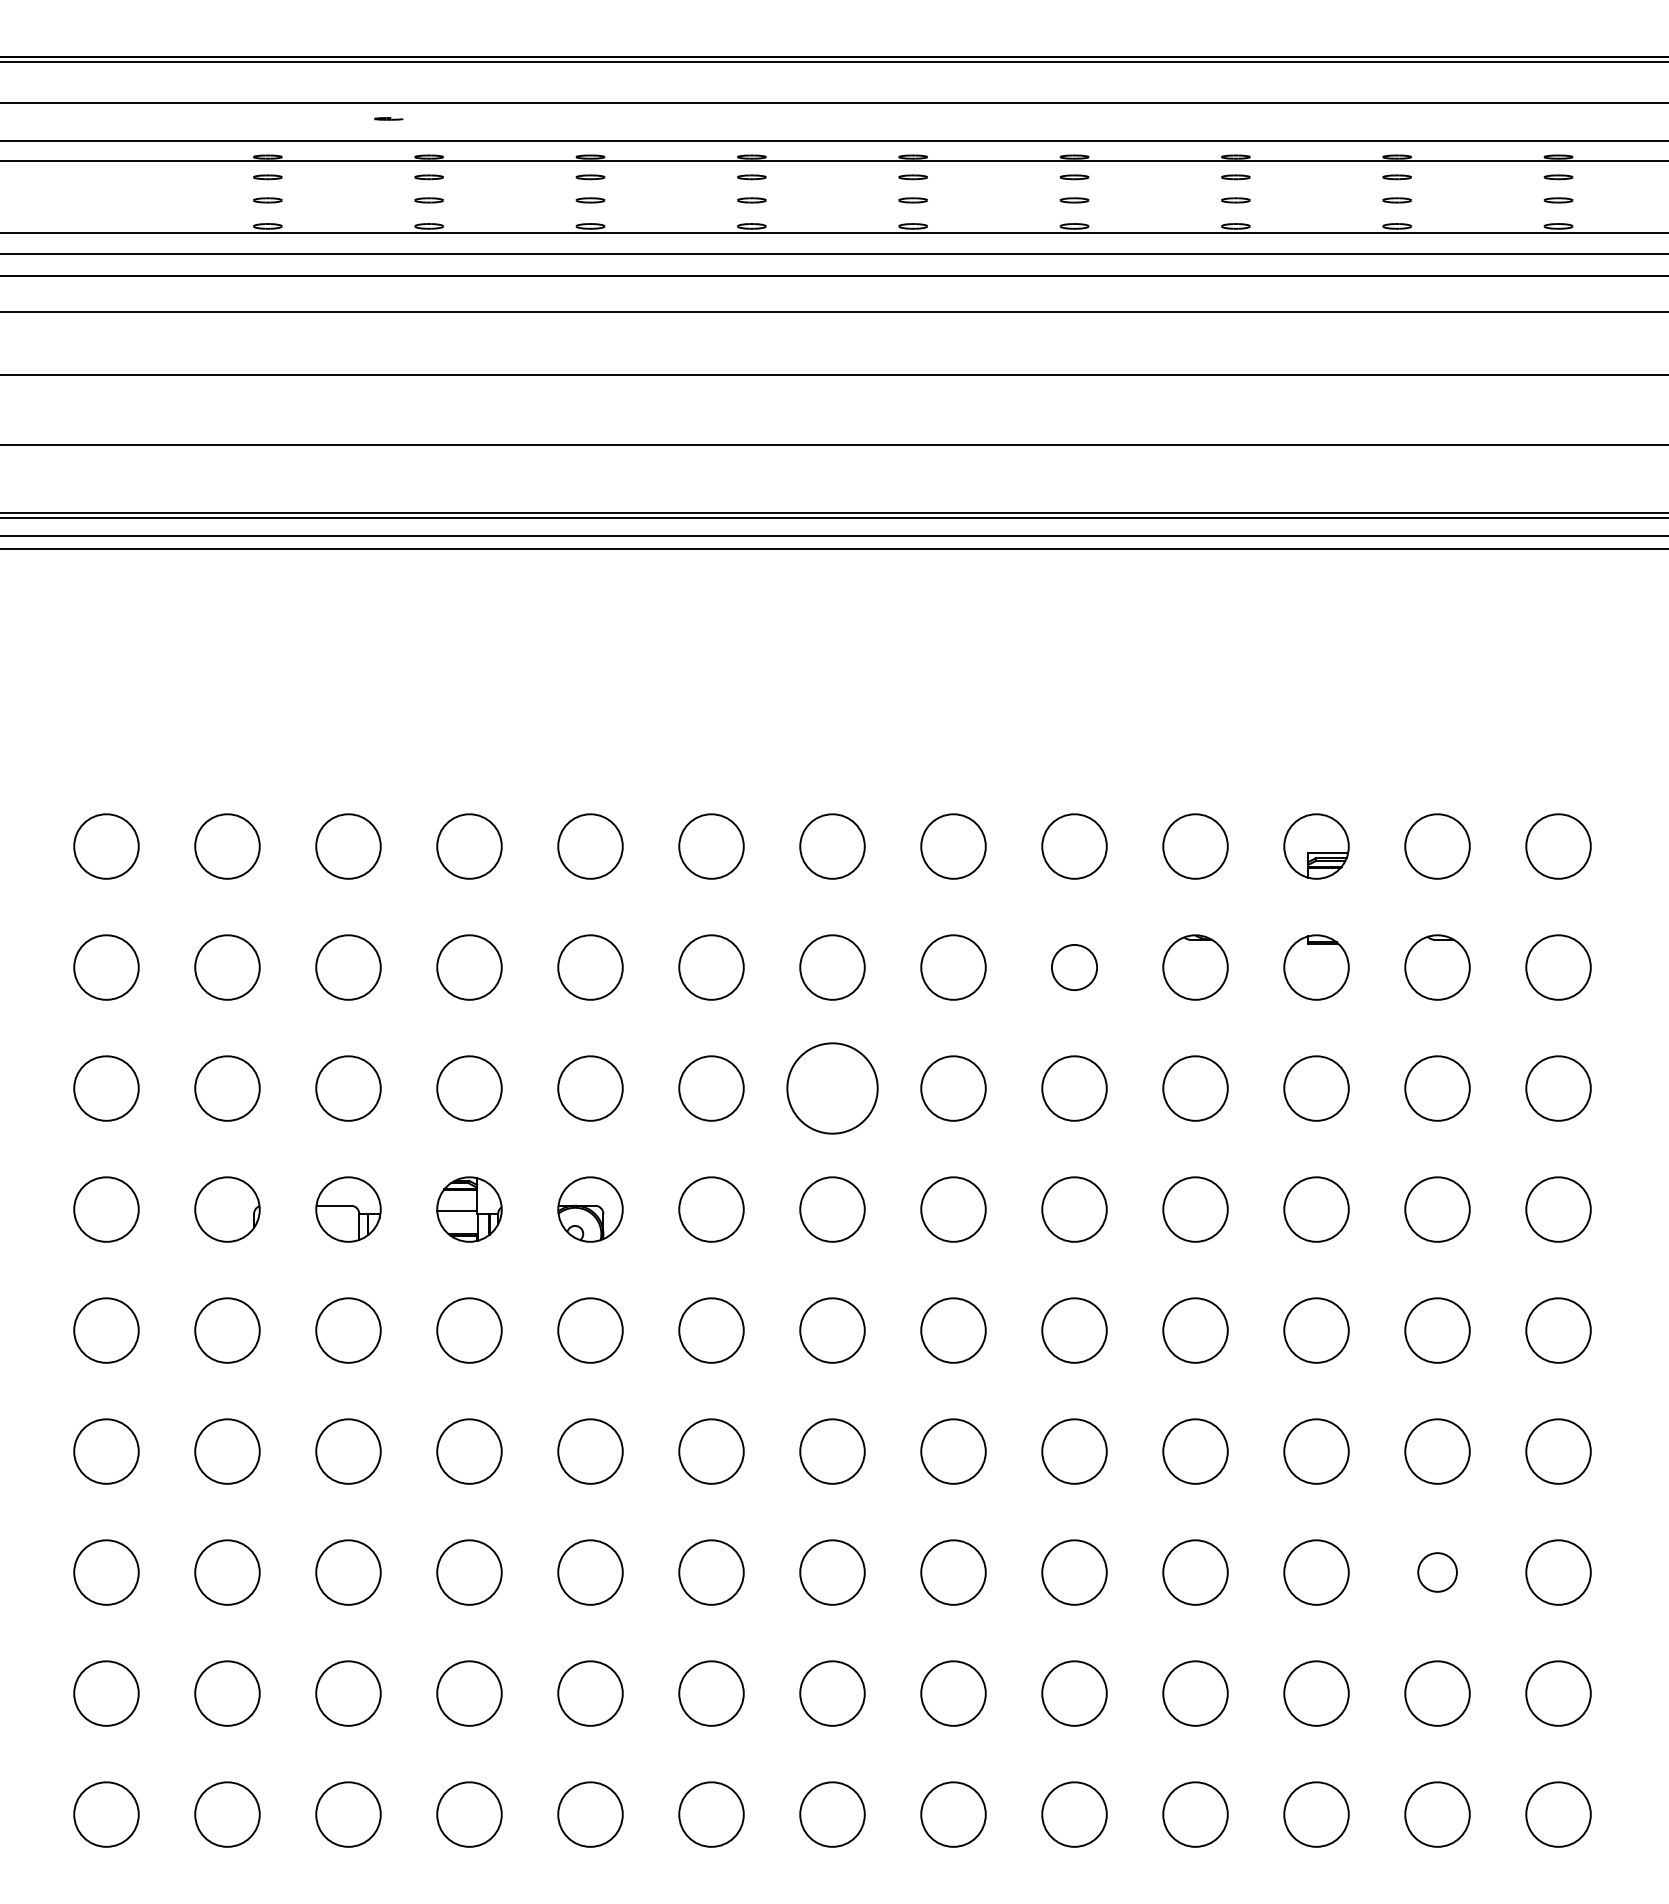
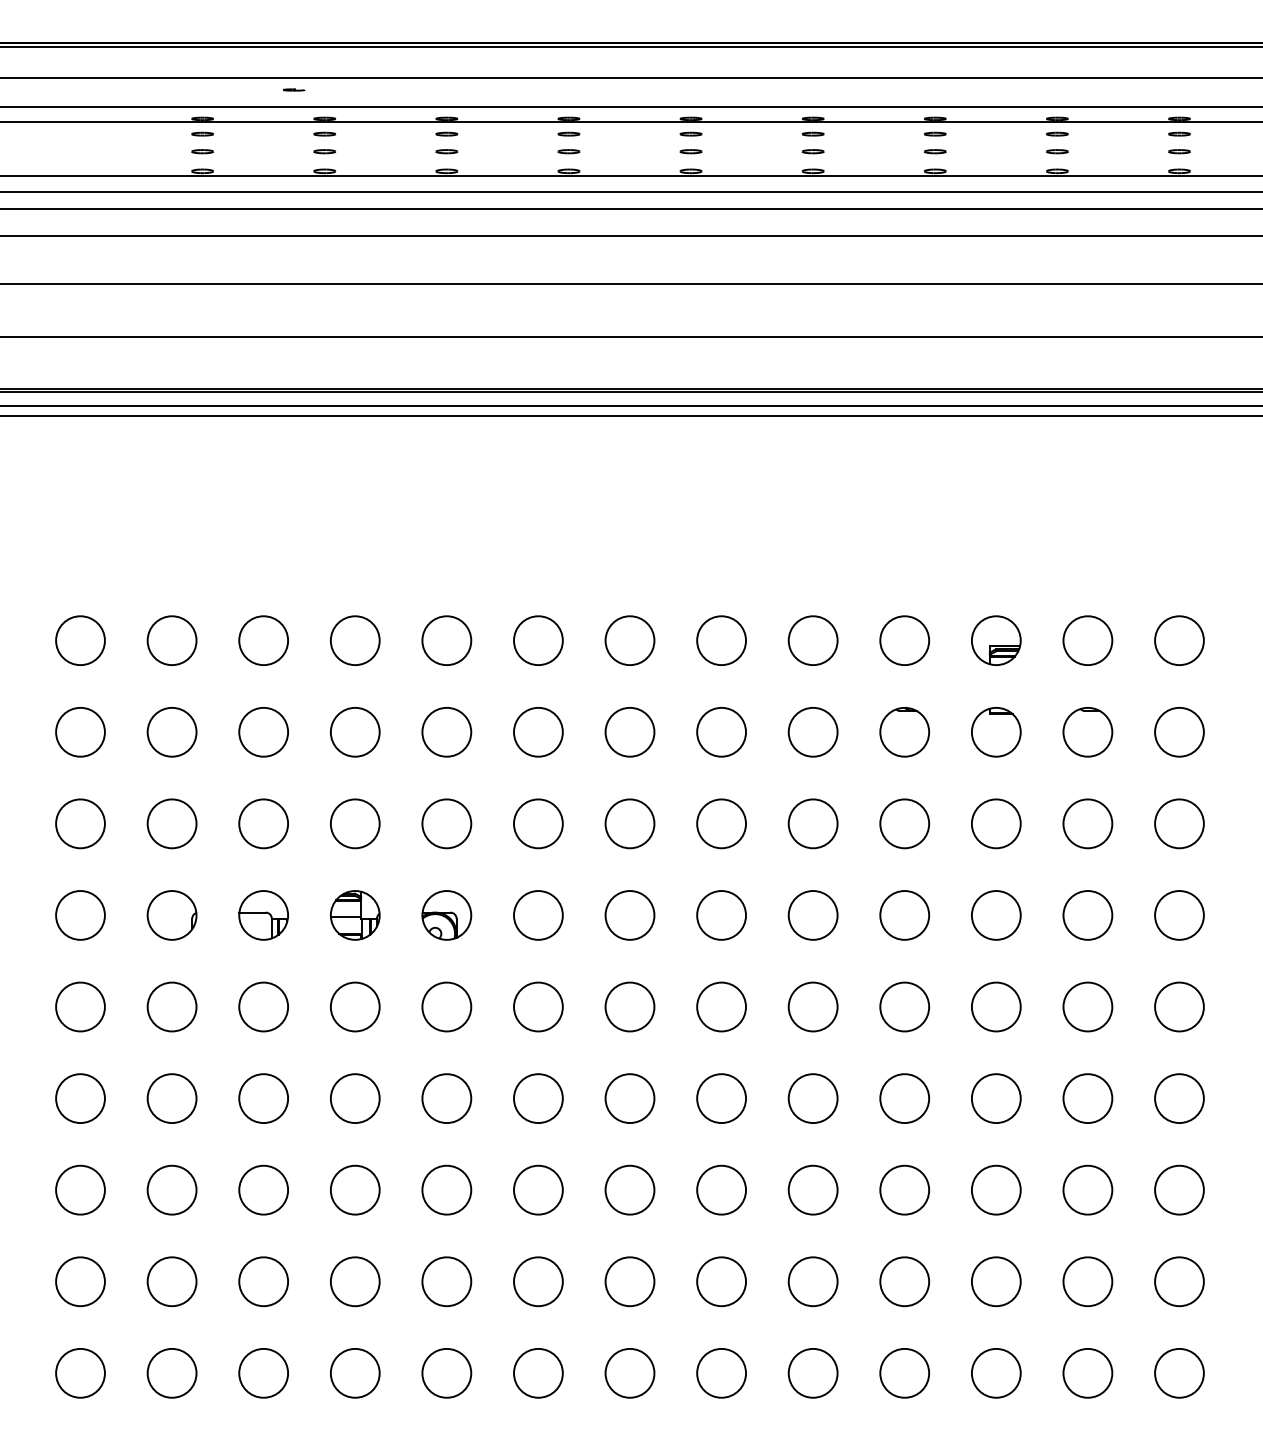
circle: (1073, 966) -> (812, 731), size x1.43
circle: (831, 1088) -> (629, 823), size x0.71
circle: (1437, 1571) -> (1087, 1189), size x1.67

